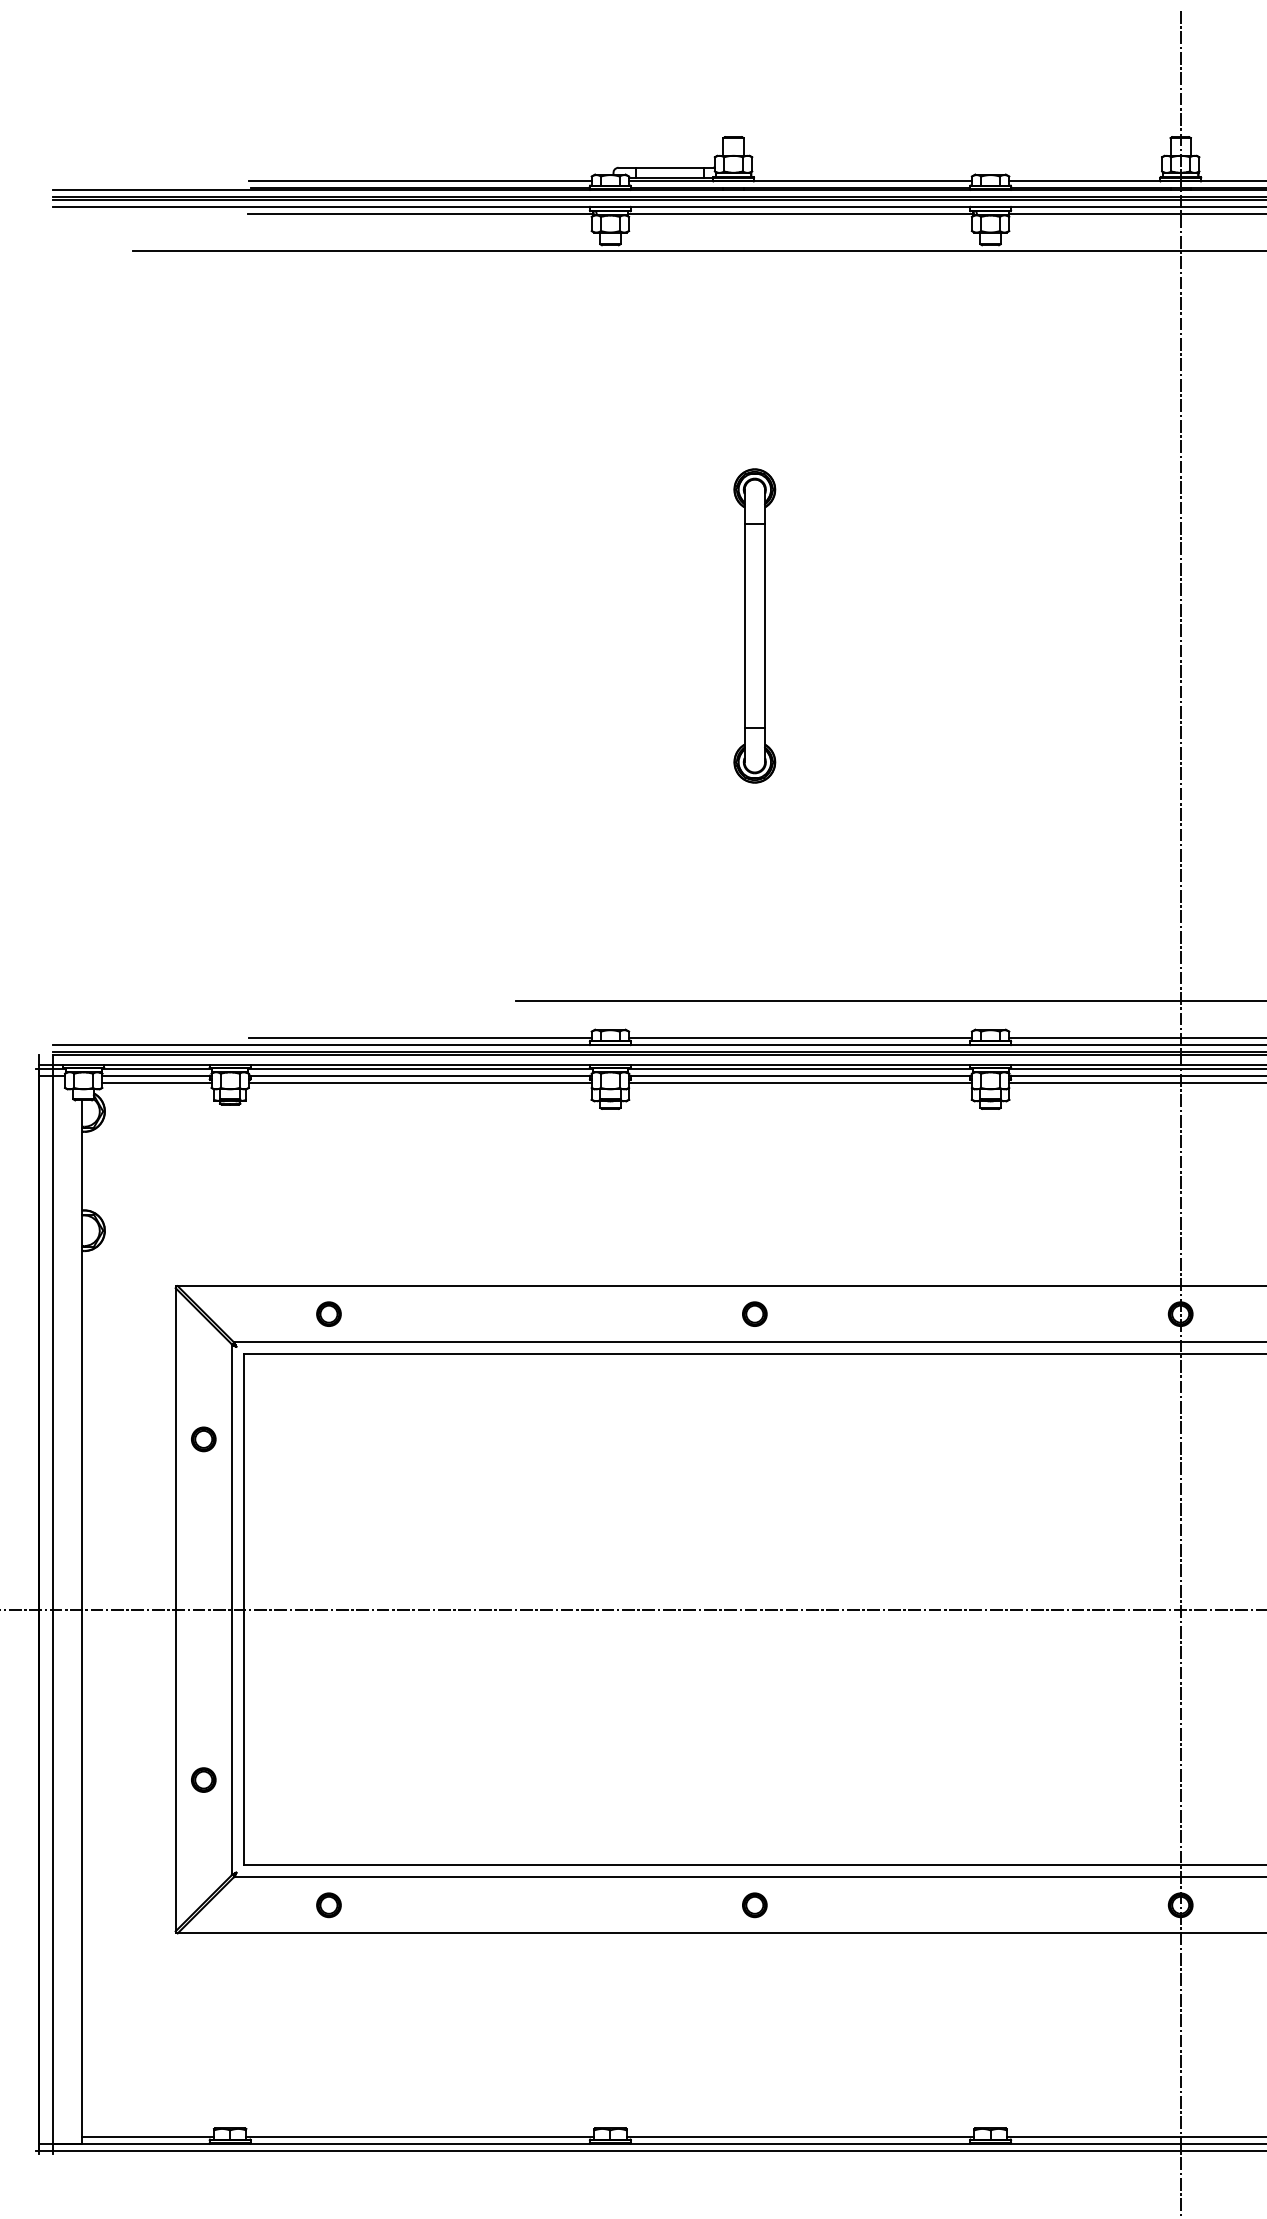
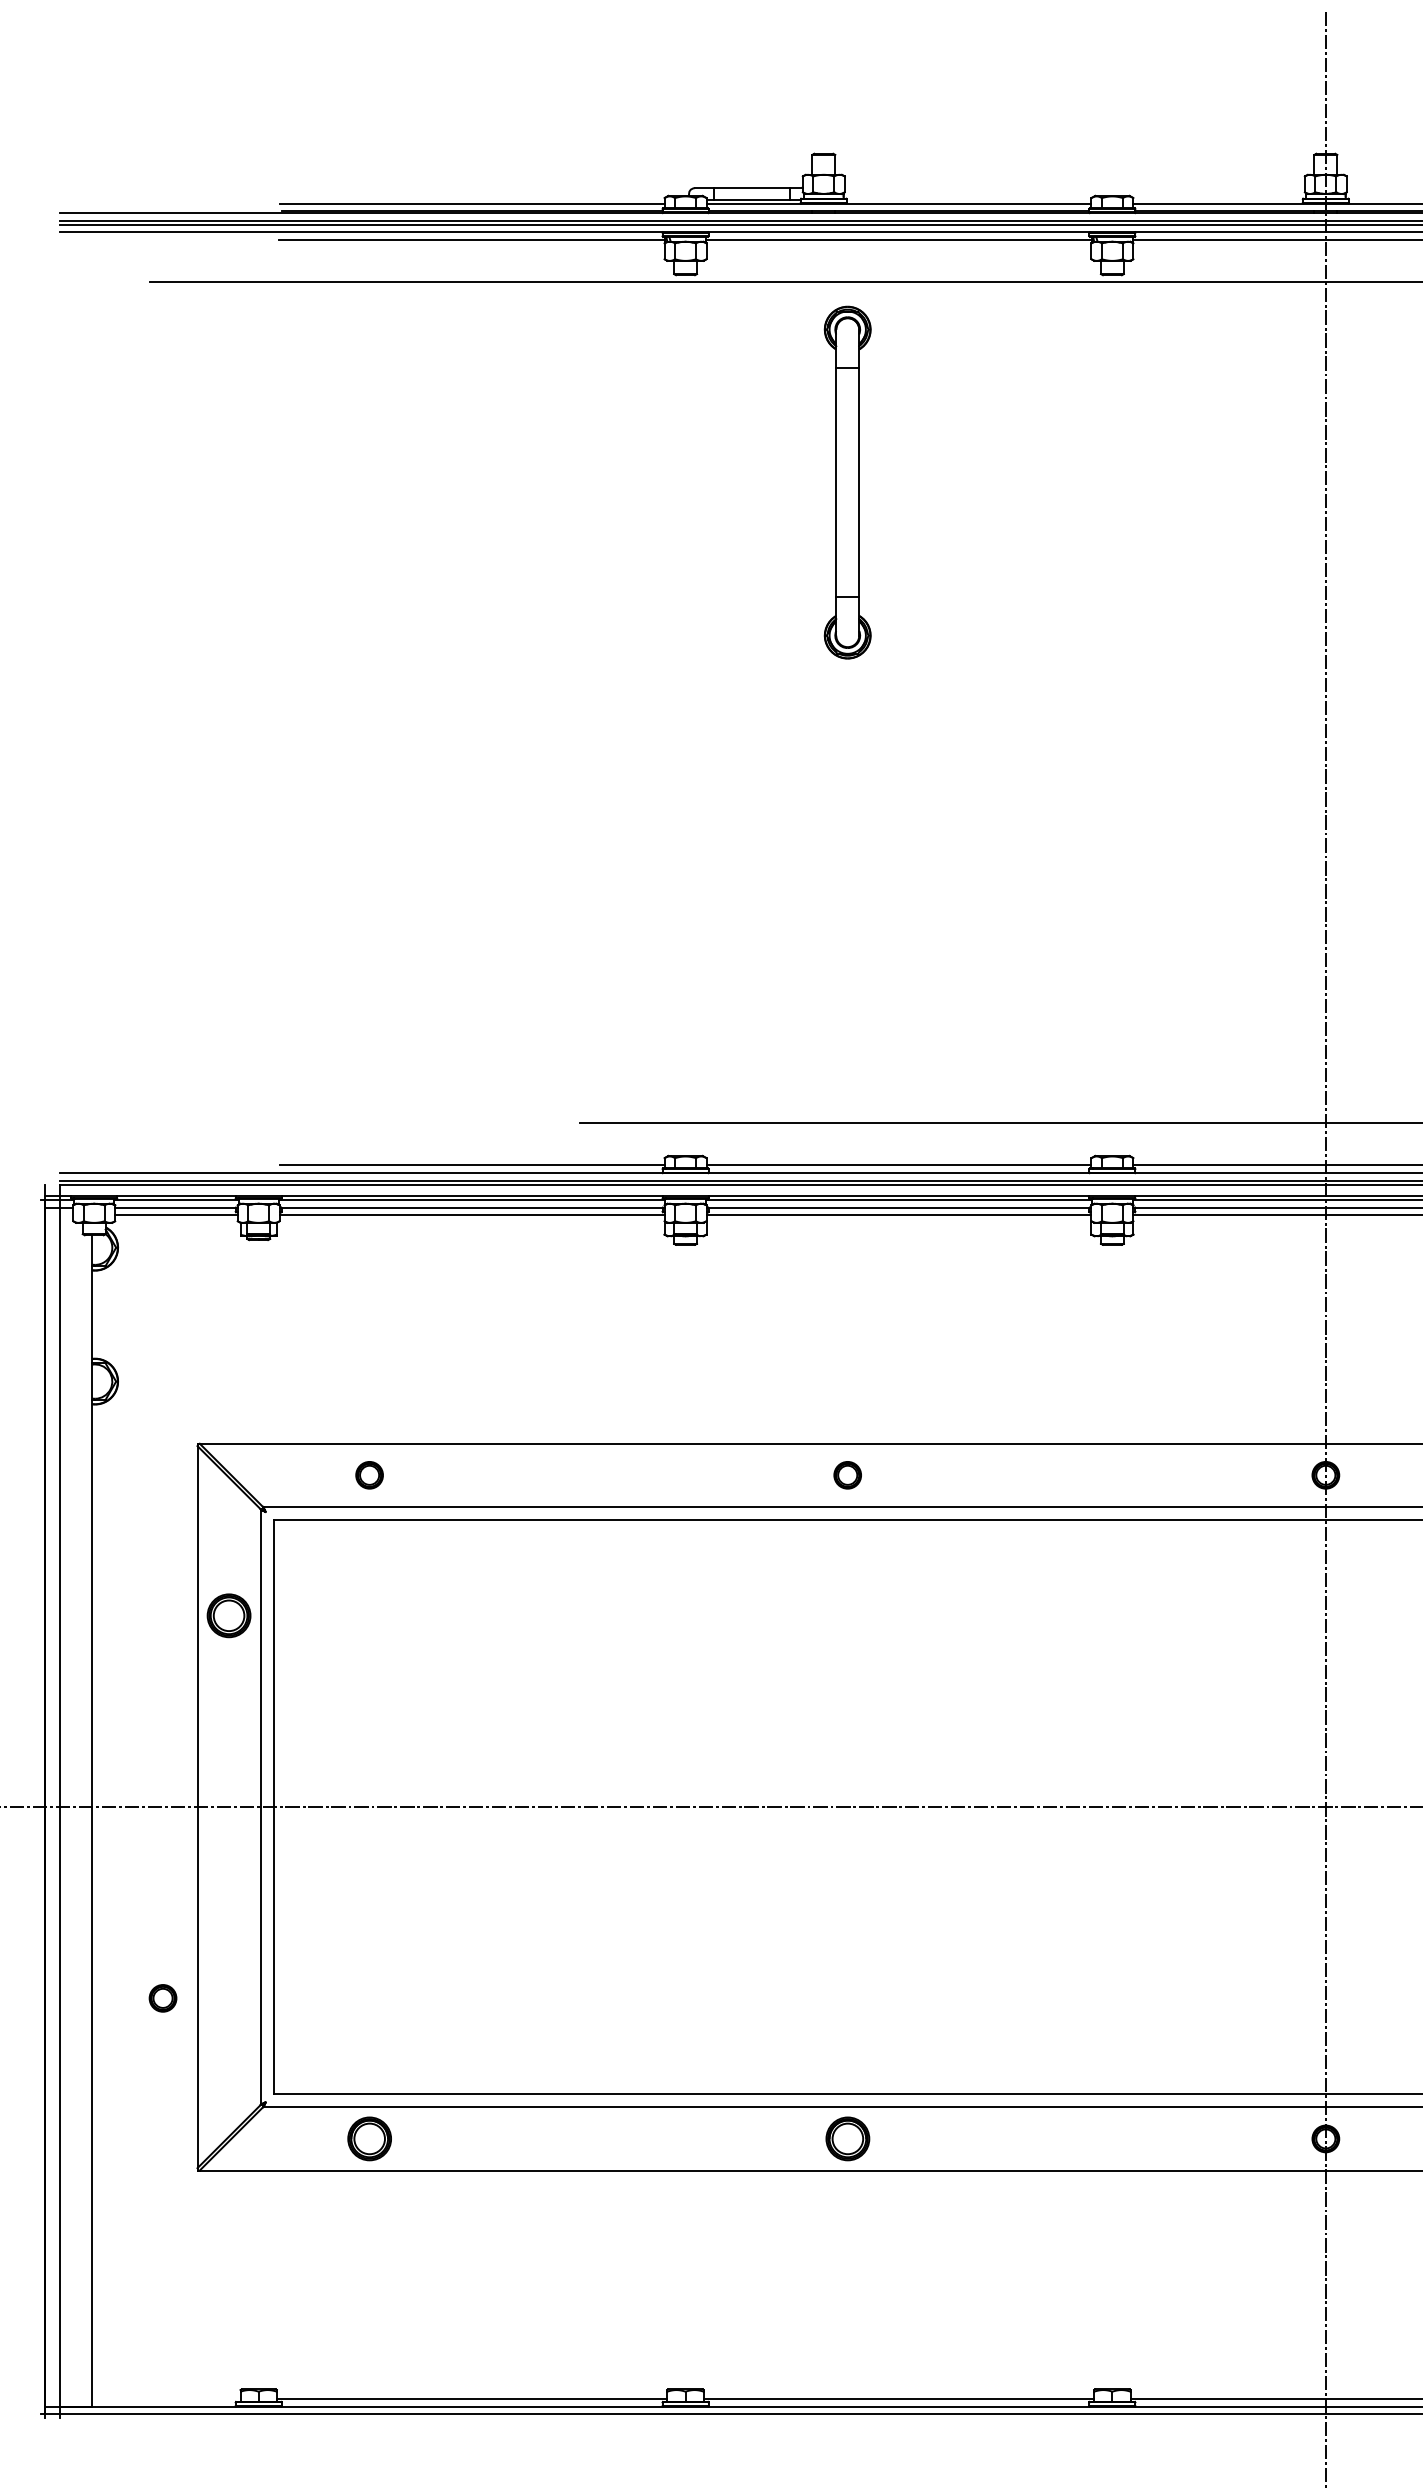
part: (754, 625) -> (847, 482), moved
part: (203, 1439) -> (228, 1615), size x1.6
part: (203, 1780) -> (162, 1998), moved
part: (328, 1904) -> (369, 2138), size x1.6
part: (754, 1904) -> (847, 2138), size x1.6
line: (148, 2137) -> (166, 2399), removed

